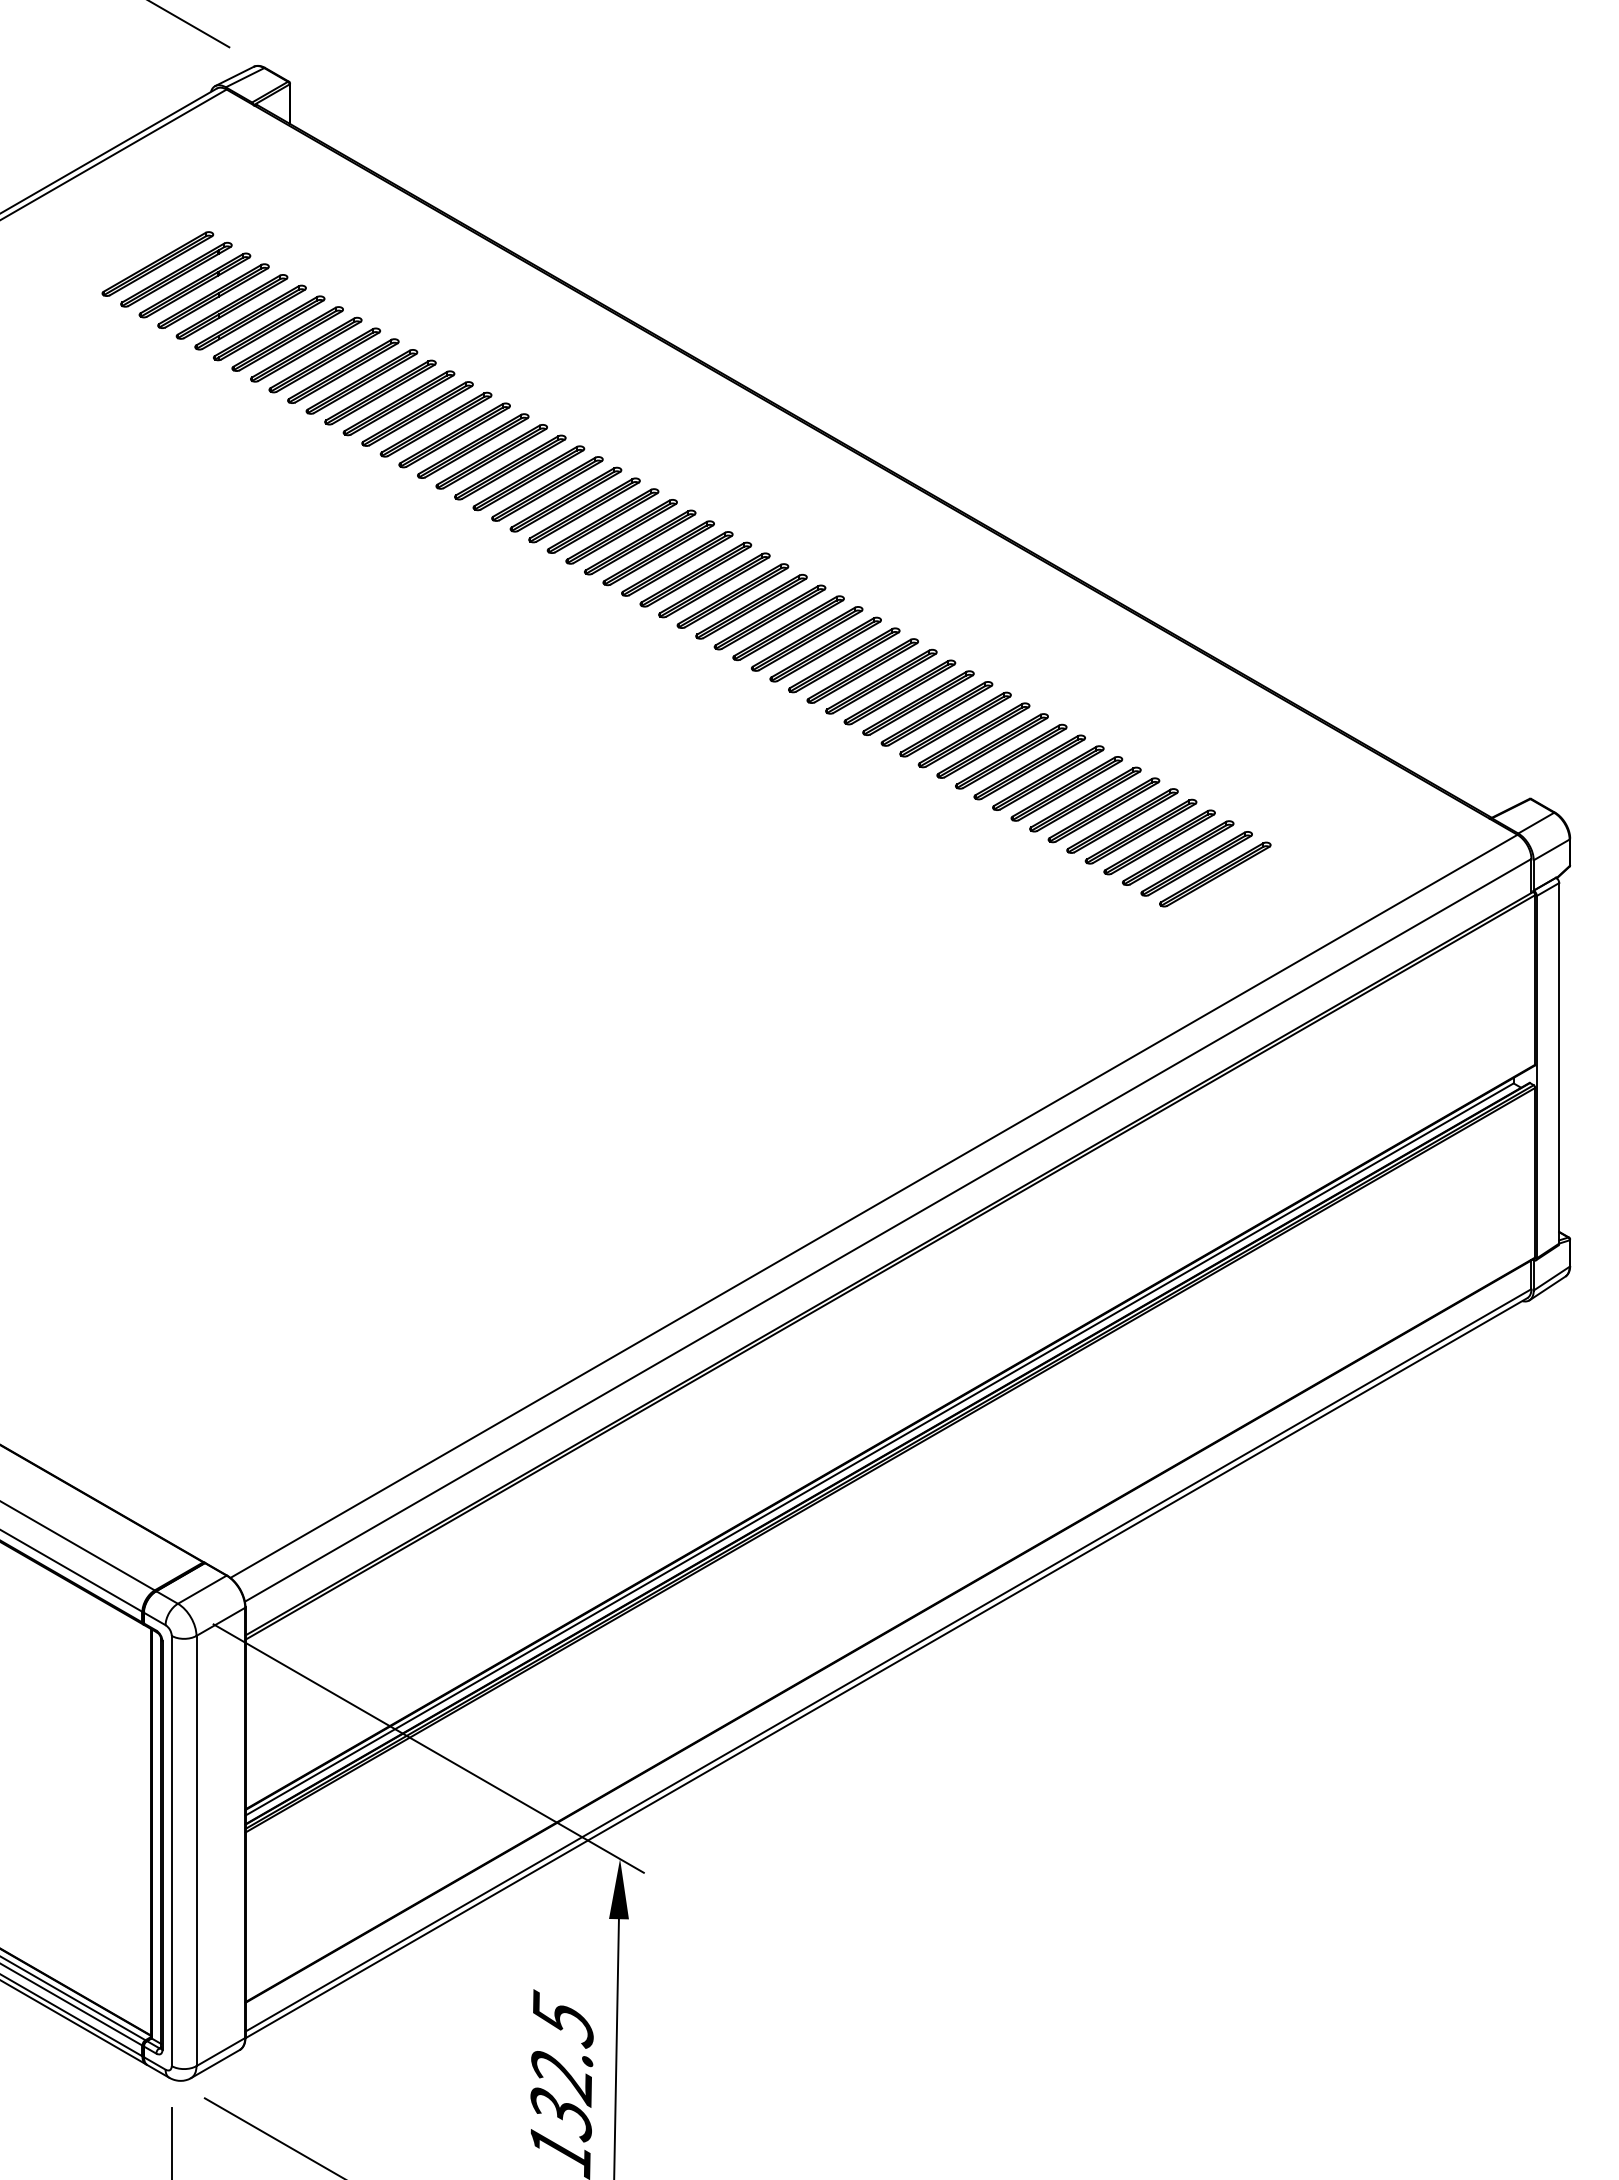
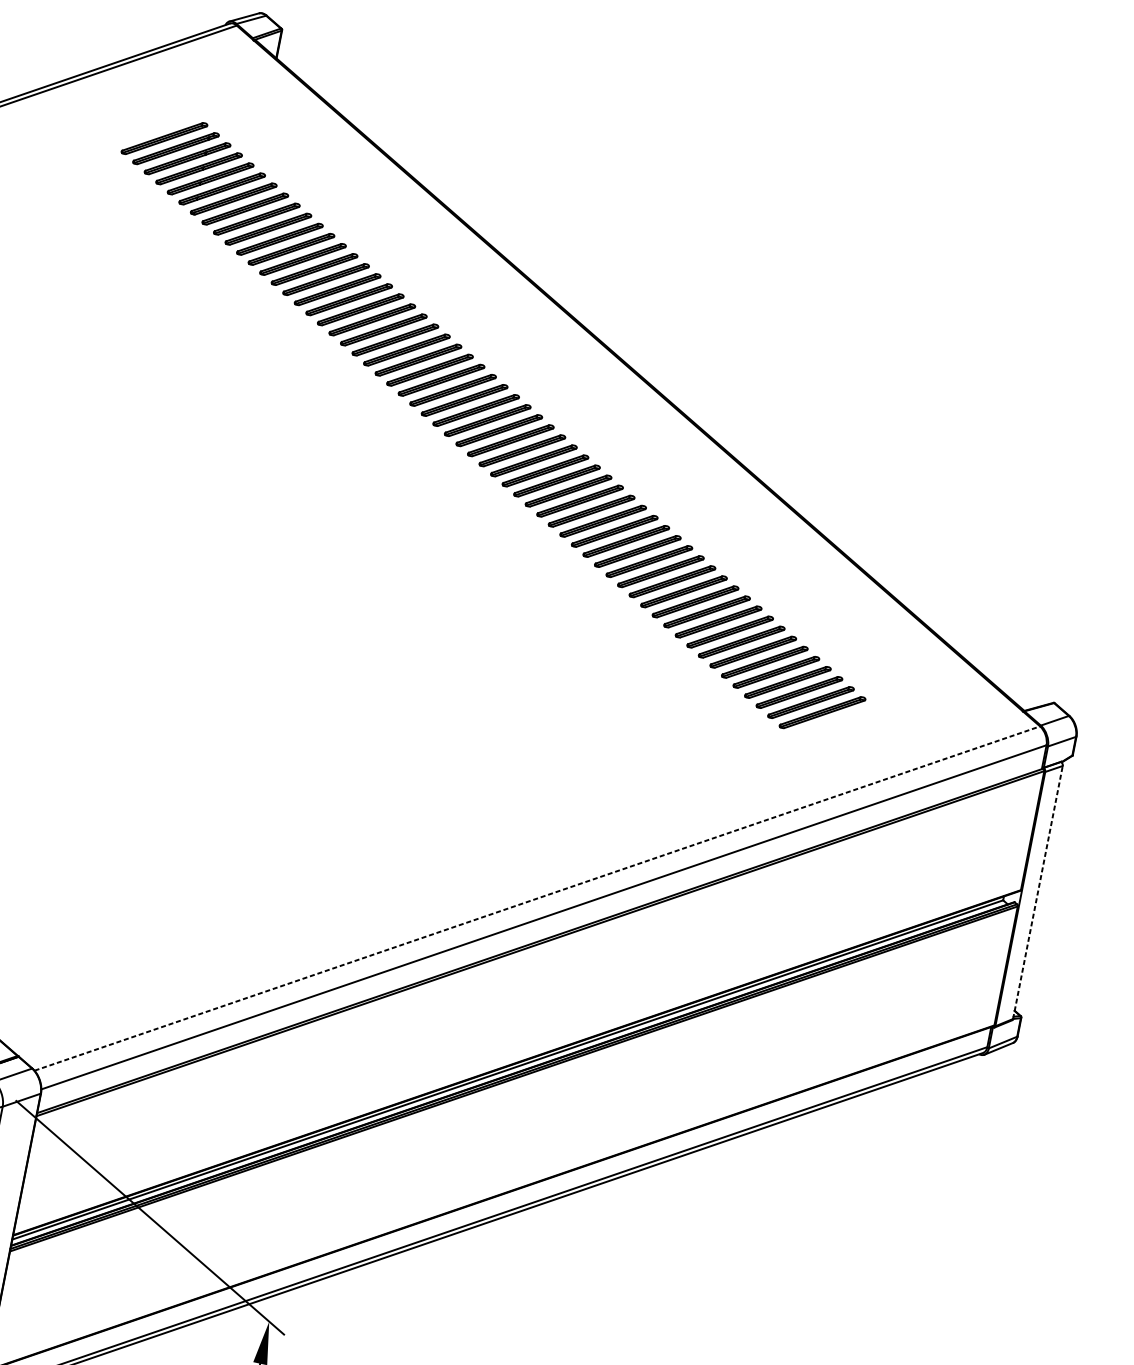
line: (1559, 1062) -> (1038, 891), solid -> dashed
line: (874, 1206) -> (537, 898), solid -> dashed

